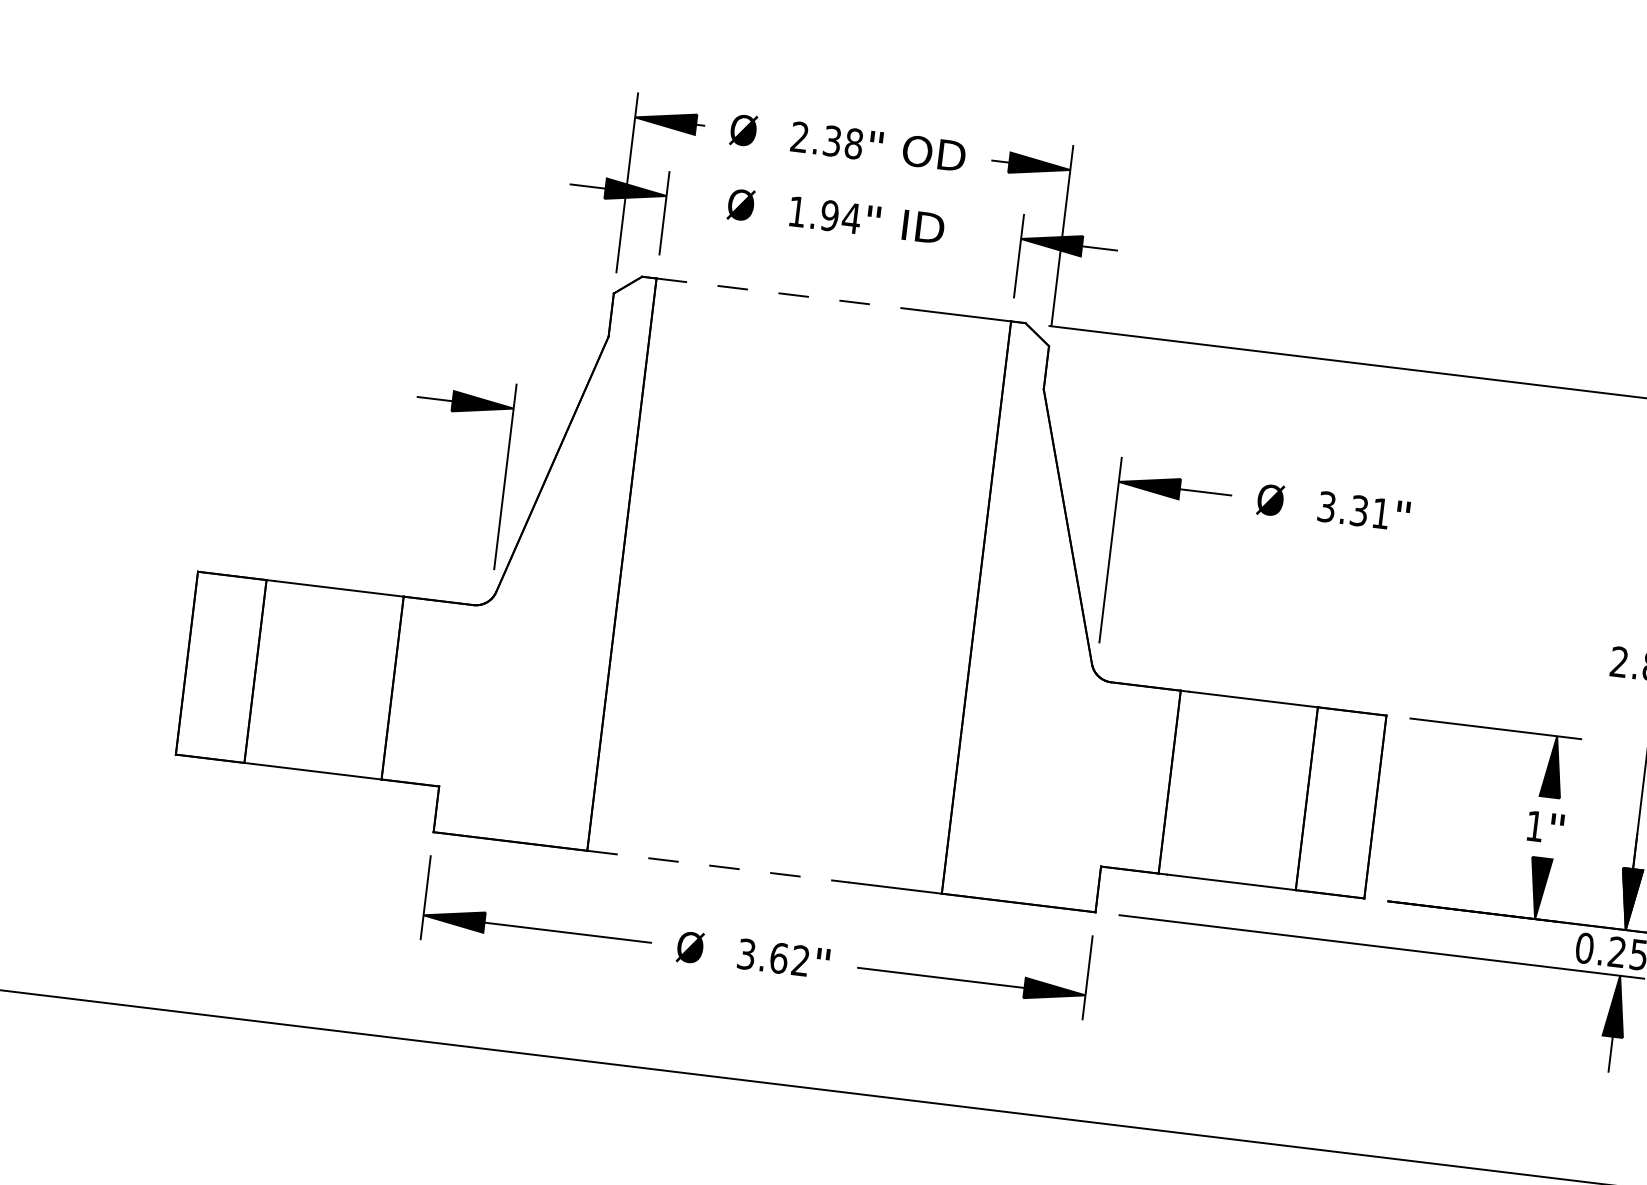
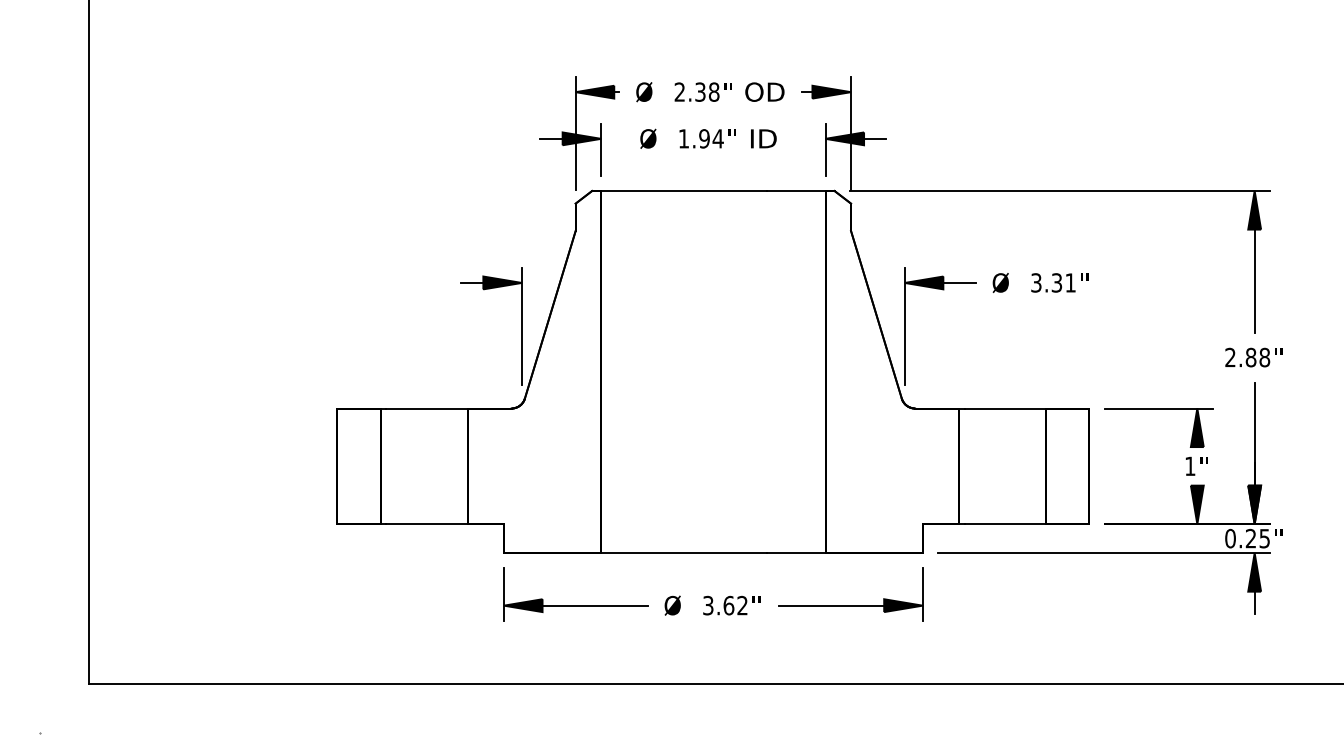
line: (788, 295) -> (684, 191), dashed -> solid
line: (718, 867) -> (684, 553), dashed -> solid

